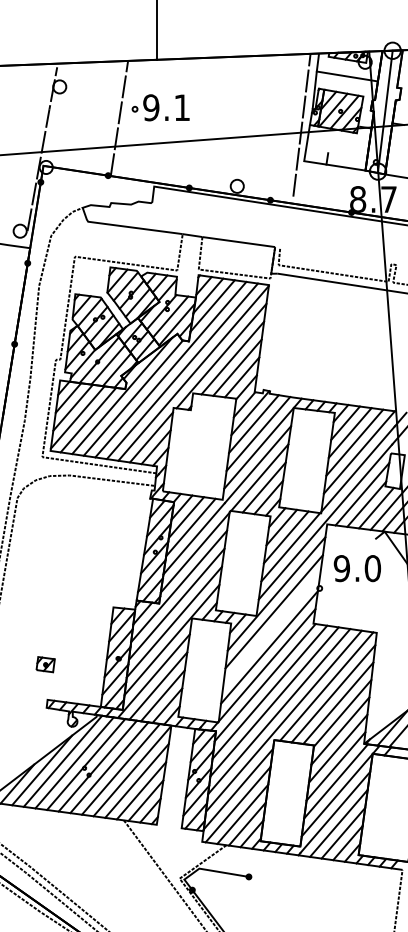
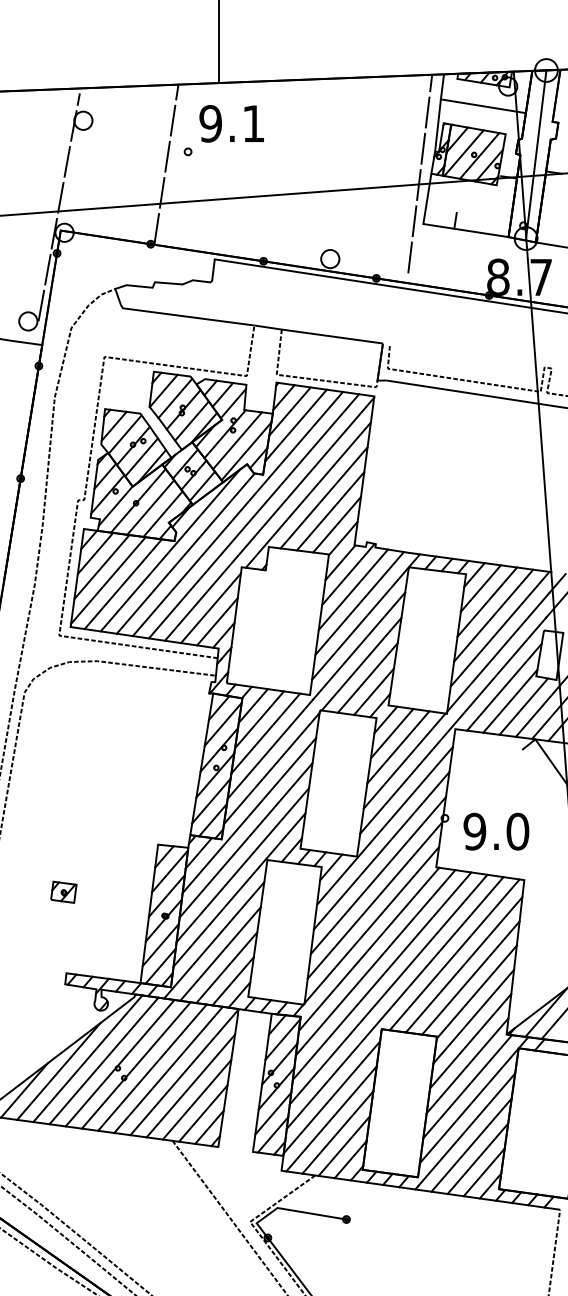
text: (166, 107) -> (231, 123), moved
text: (357, 568) -> (496, 831), moved
line: (271, 629) -> (377, 875), added
part: (45, 664) -> (63, 891), moved

